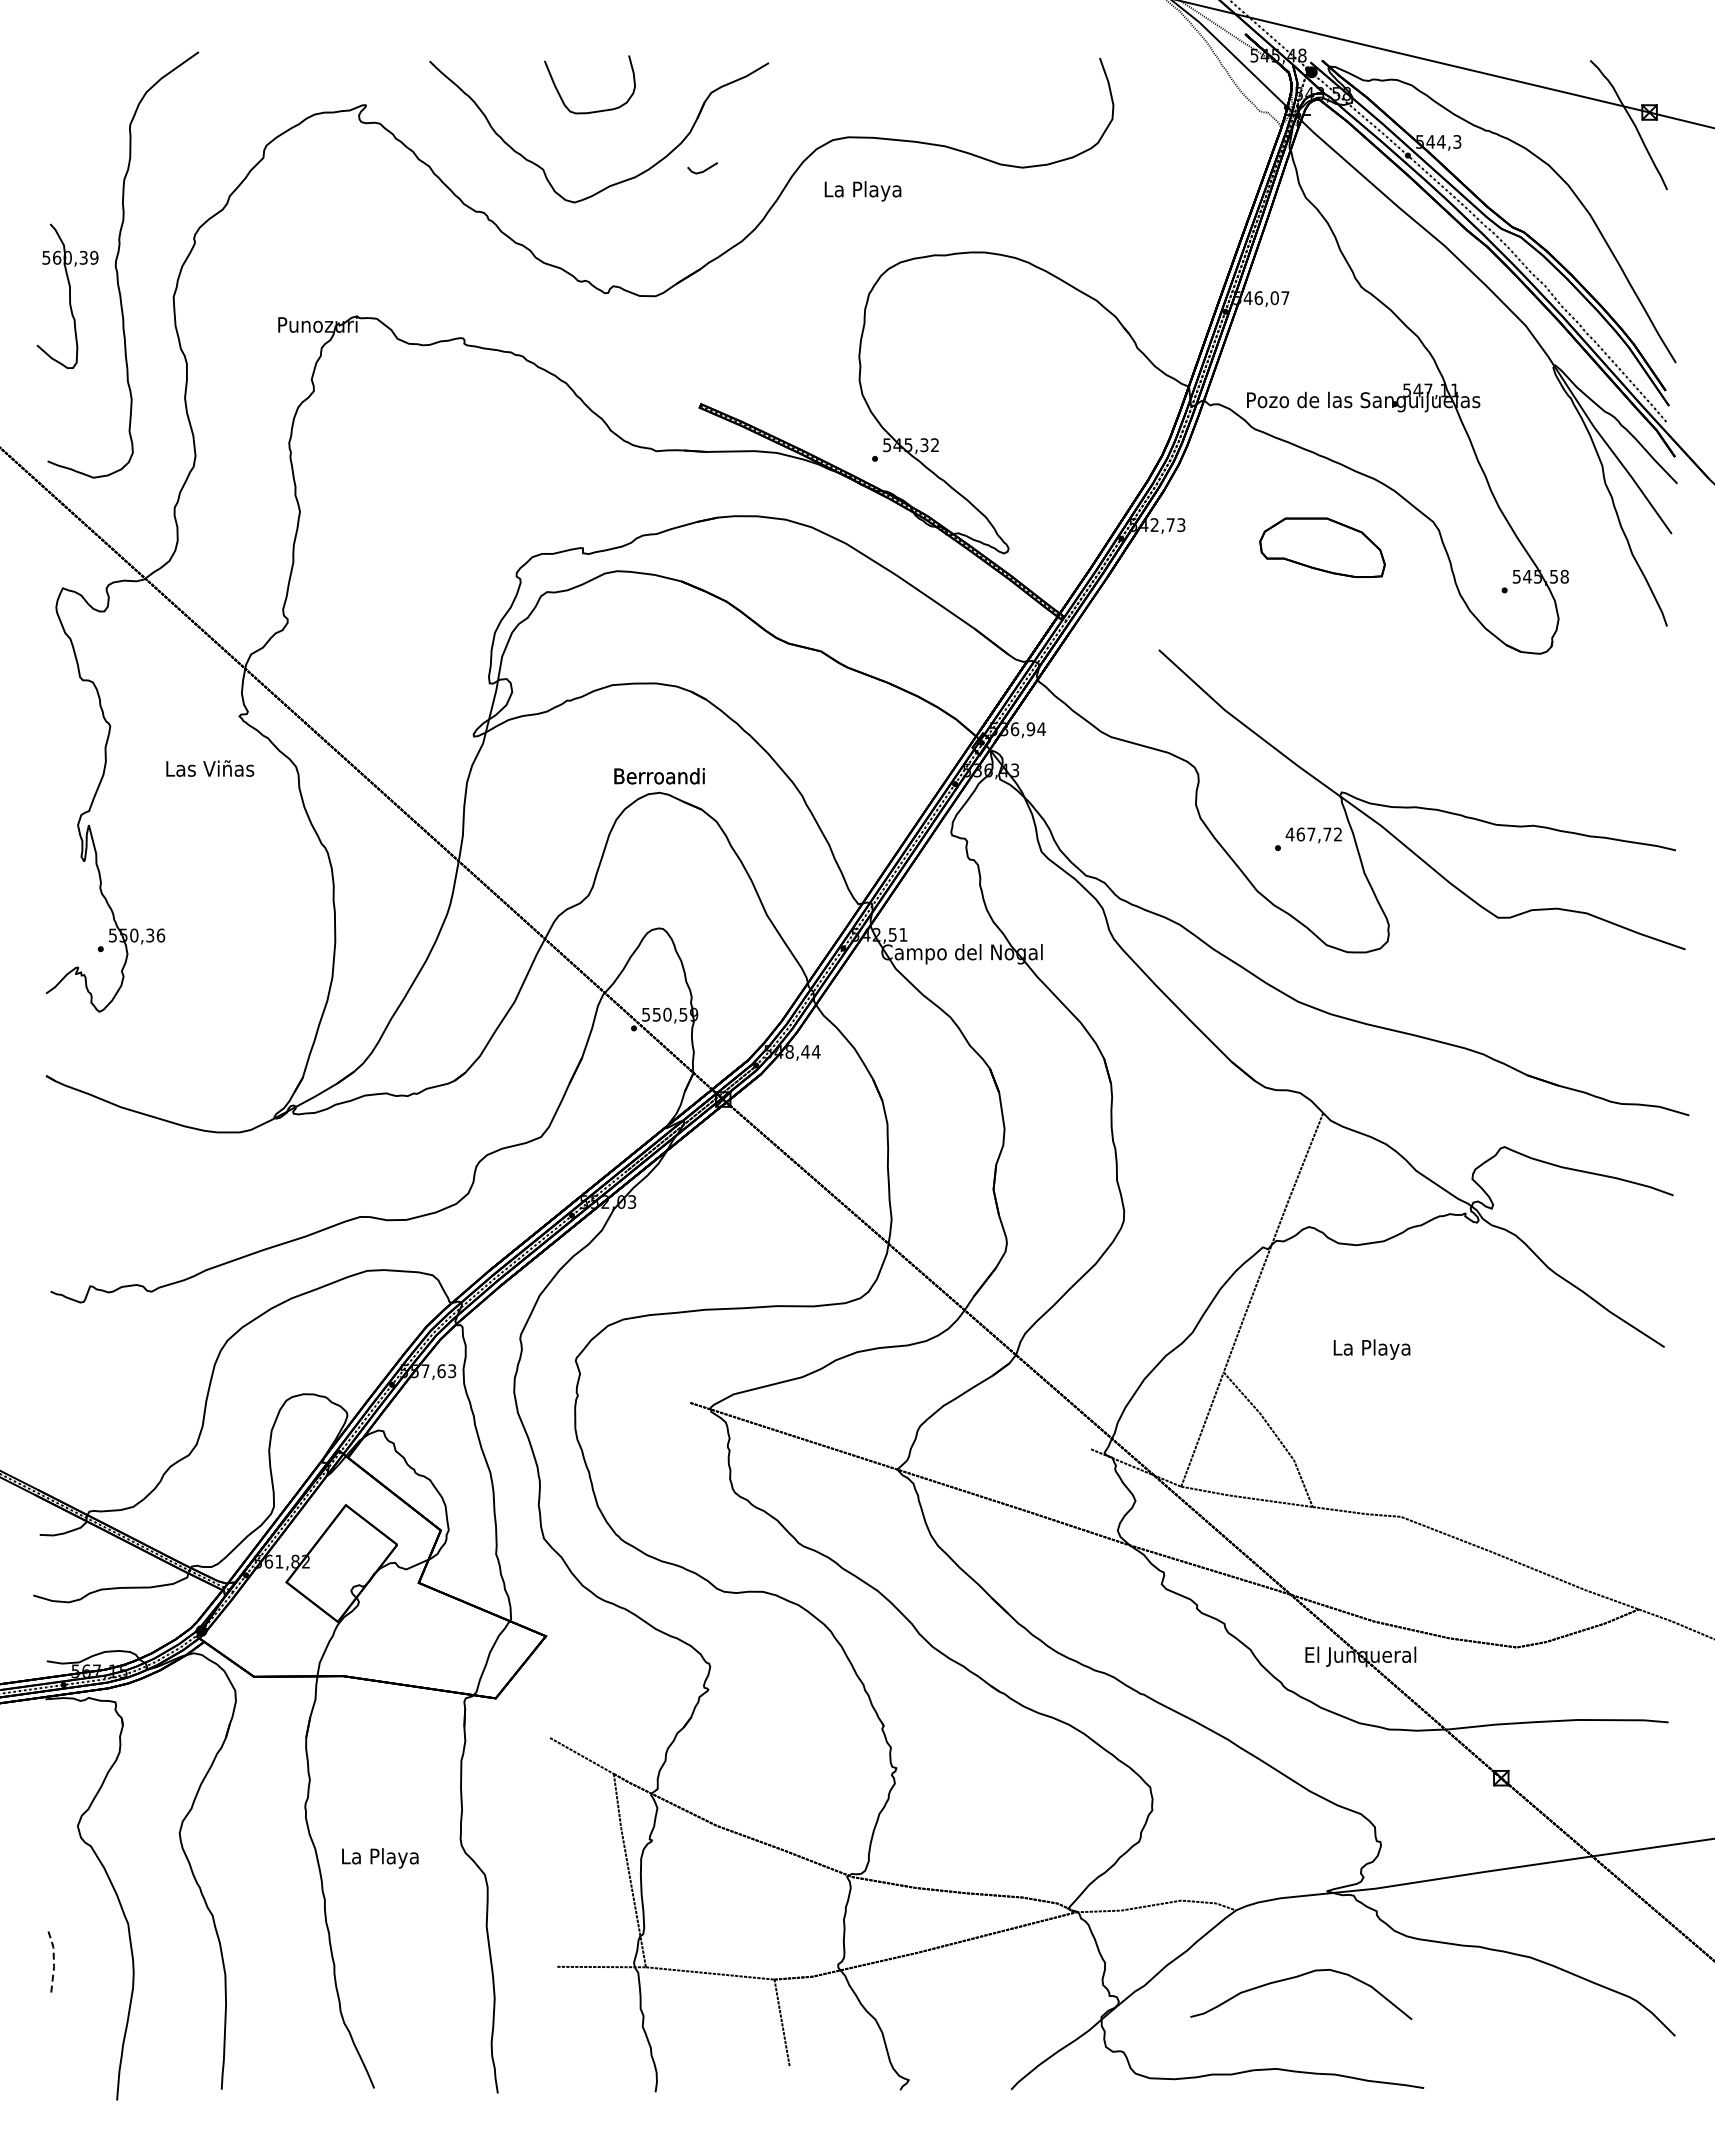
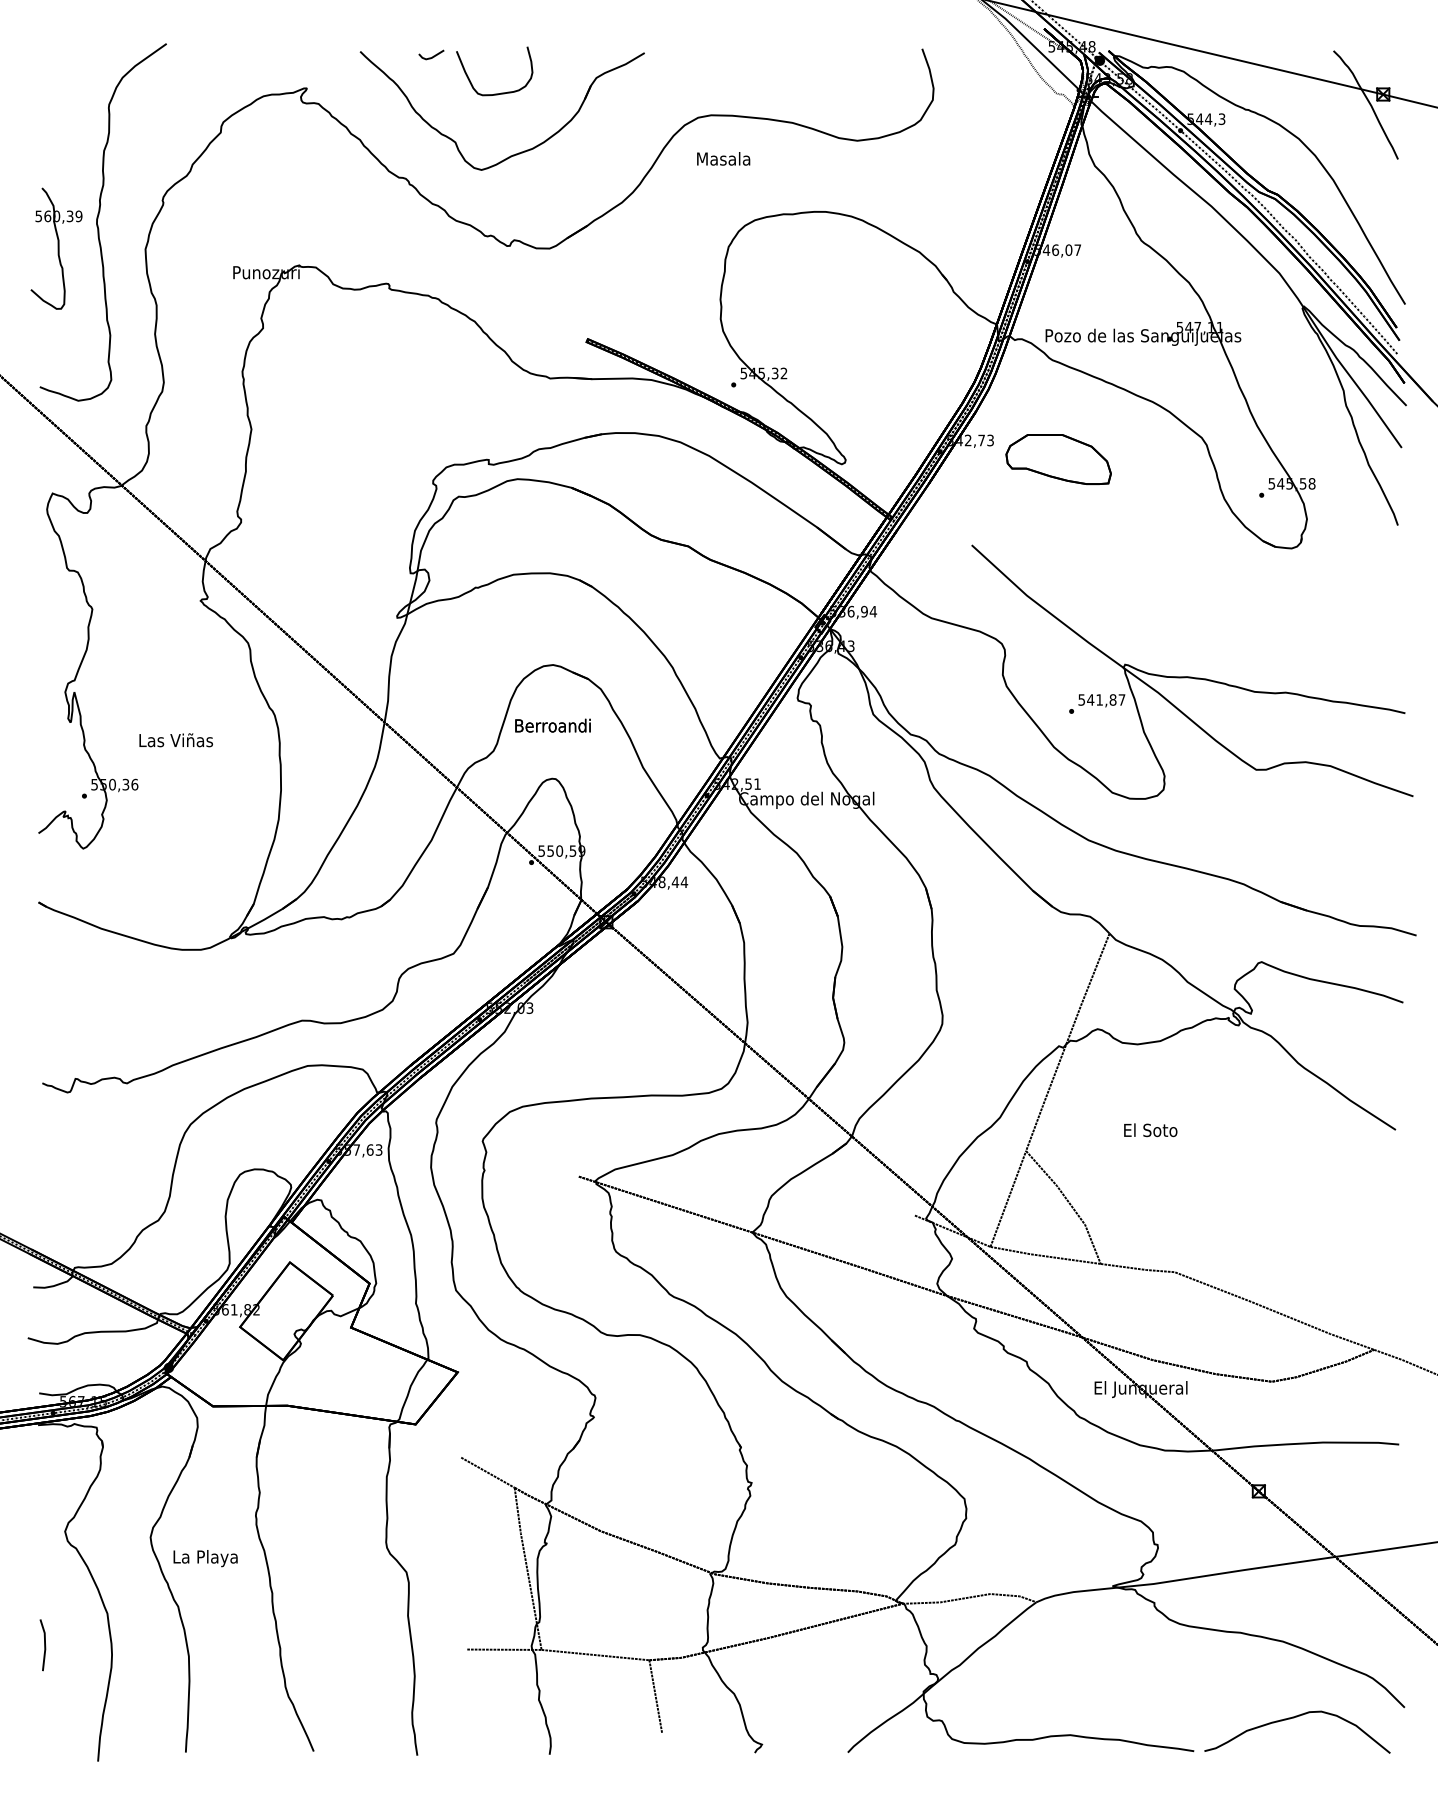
line: (704, 169) -> (433, 55), moved
text: (862, 191) -> (723, 160), La Playa -> Masala
part: (1322, 547) -> (1058, 459), moved
text: (210, 768) -> (176, 740), moved
text: (659, 776) -> (552, 725), moved
text: (1313, 834) -> (1101, 699), 467,72 -> 541,87
text: (1371, 1349) -> (1150, 1131), La Playa -> El Soto
text: (380, 1858) -> (205, 1558), moved
line: (53, 1960) -> (44, 1644), dashed -> solid
curve: (1298, 1977) -> (1295, 1718), moved

